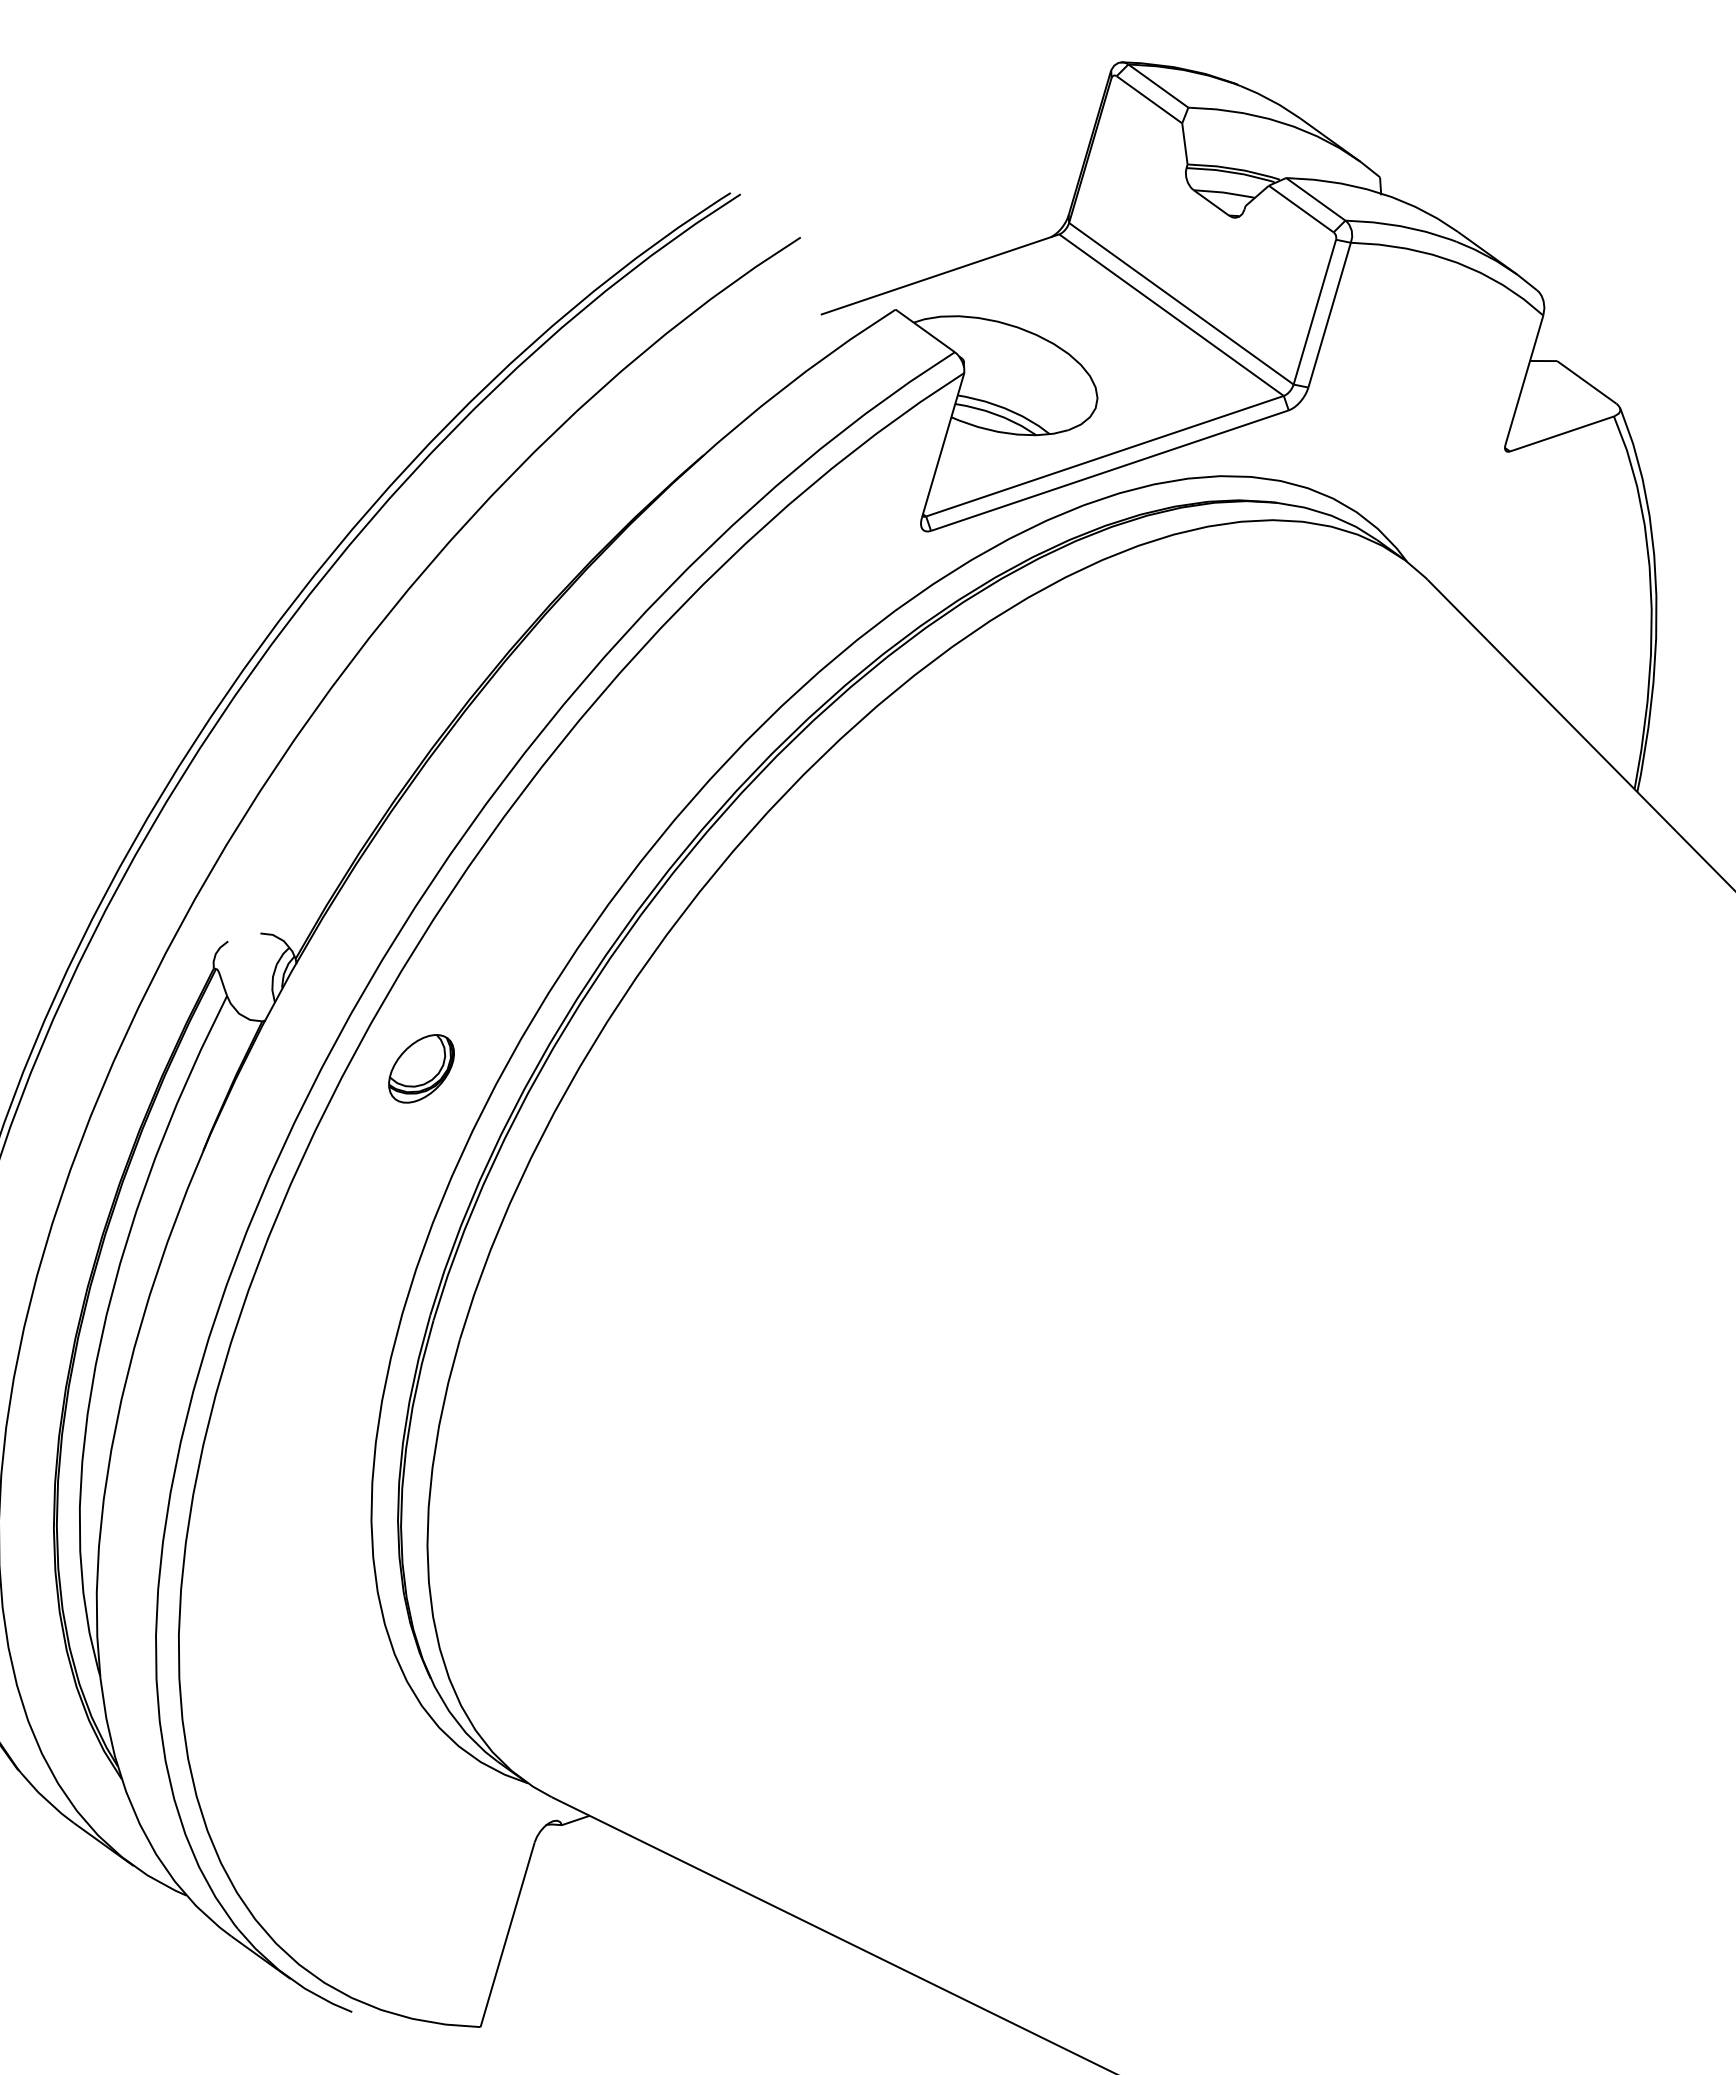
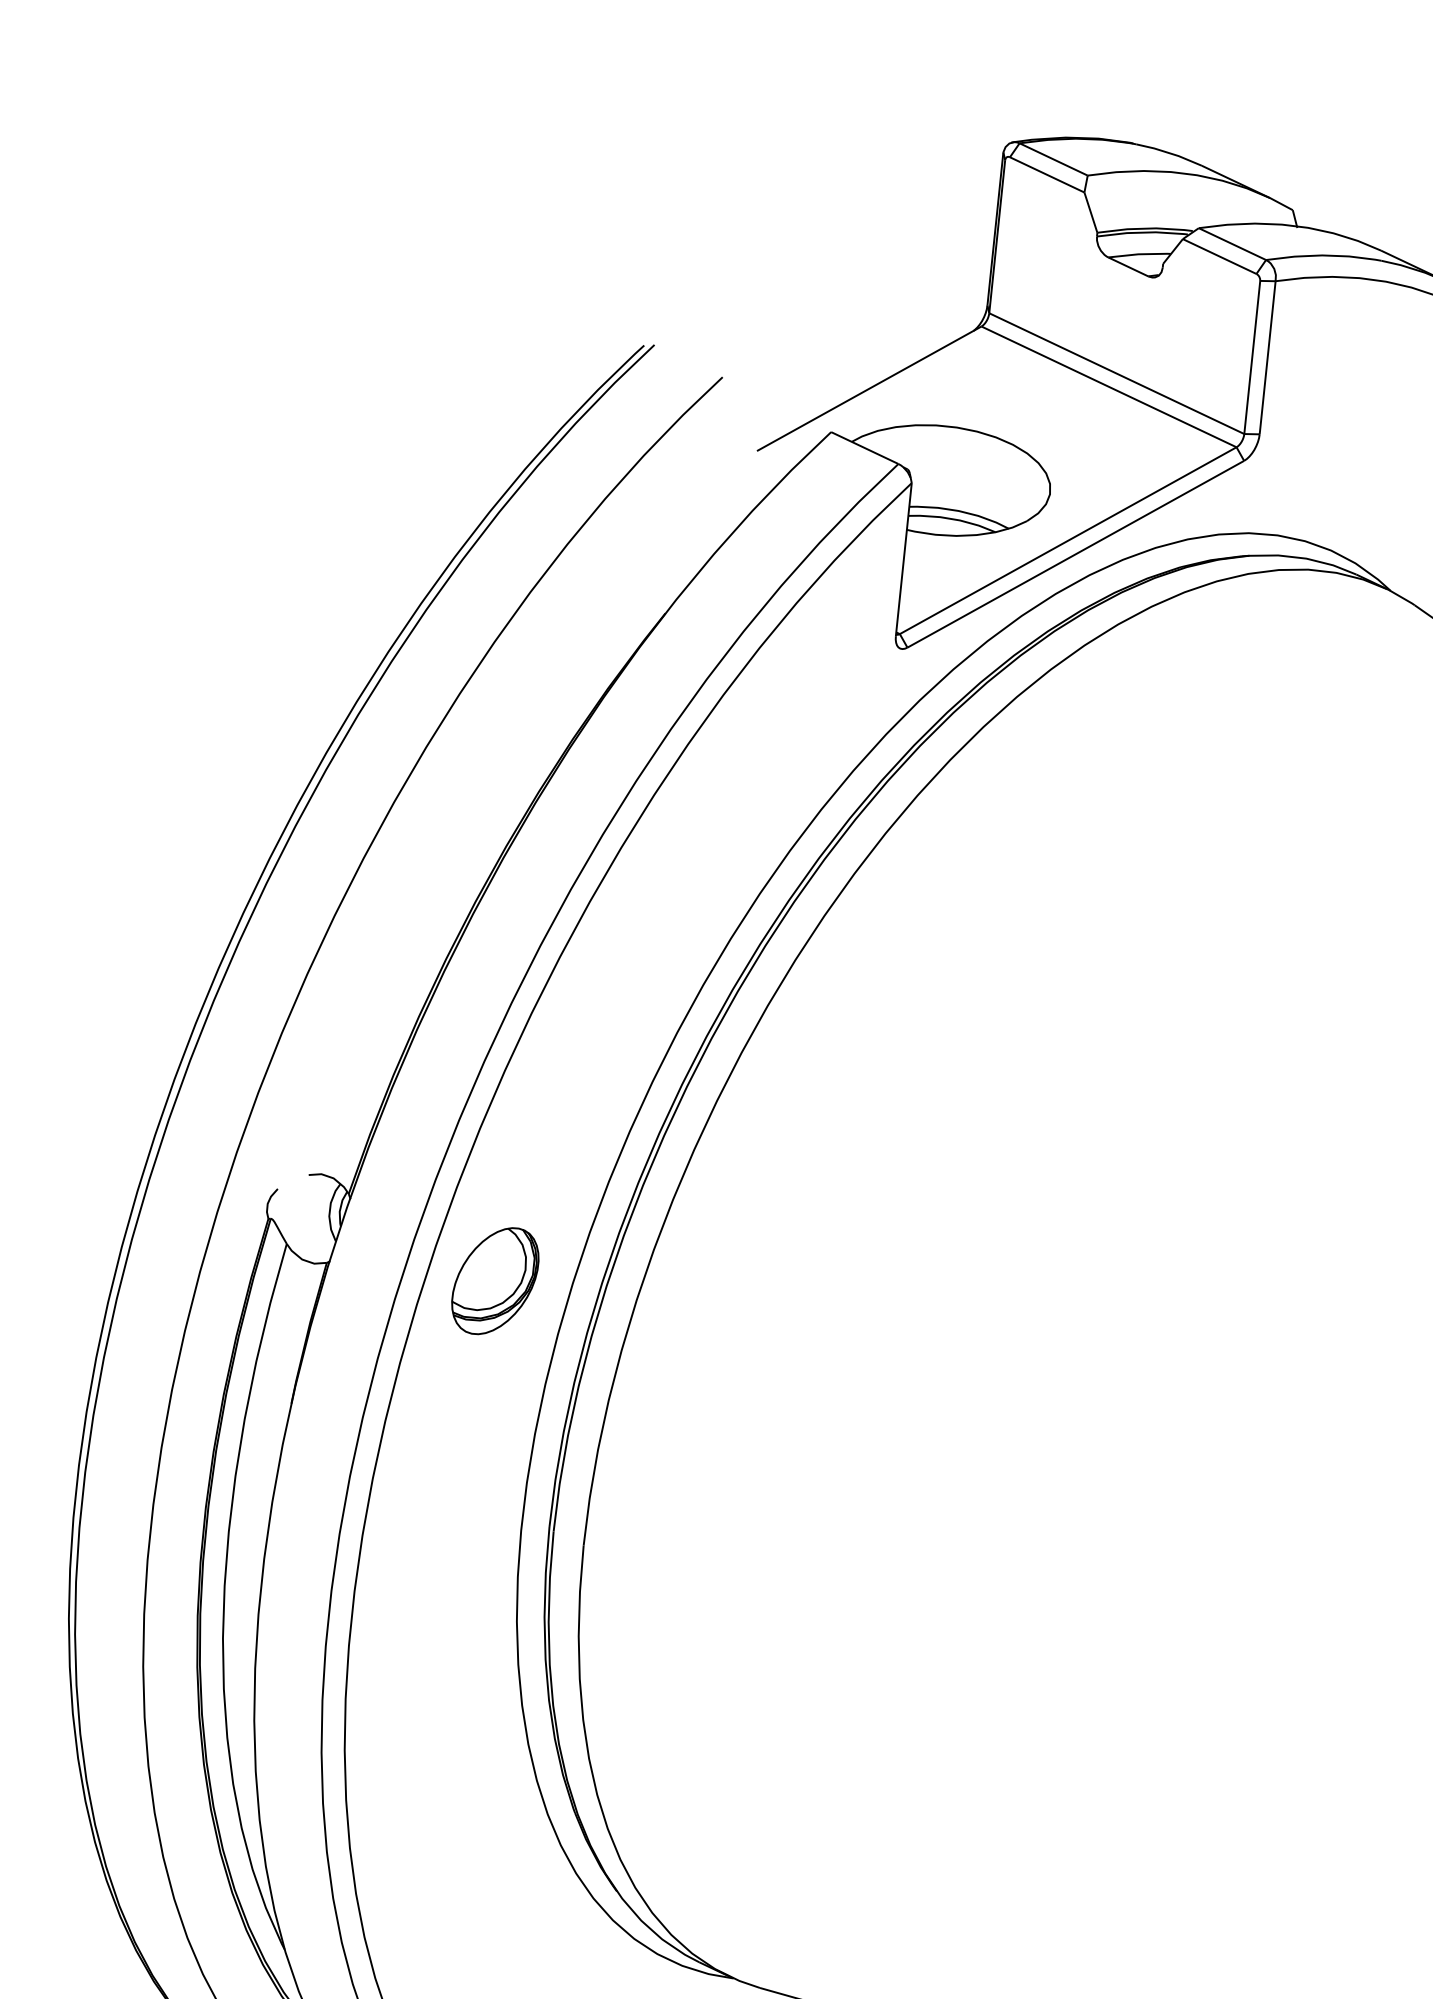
part: (421, 1068) -> (495, 1280), size x1.43

